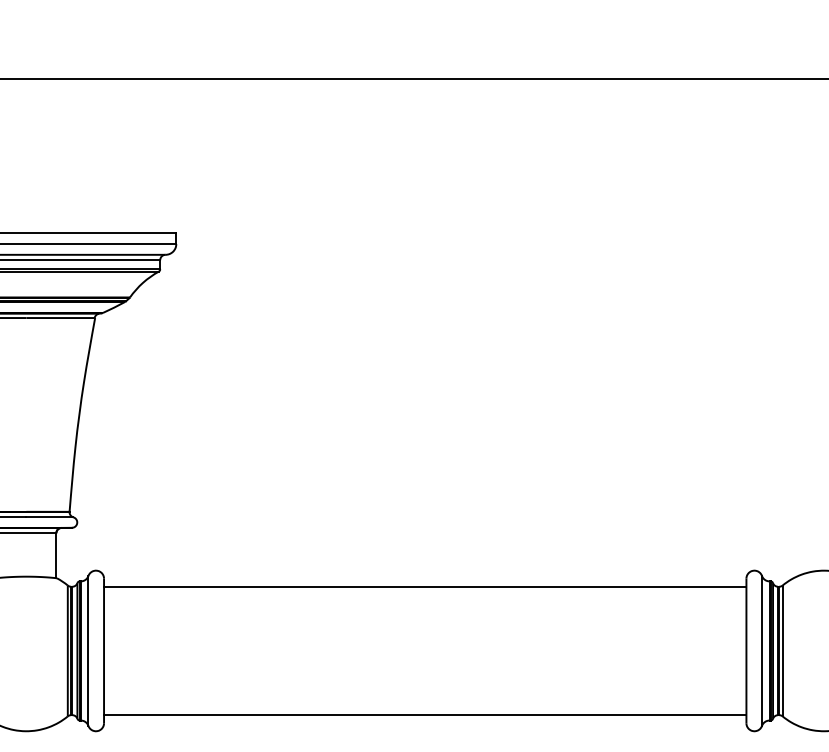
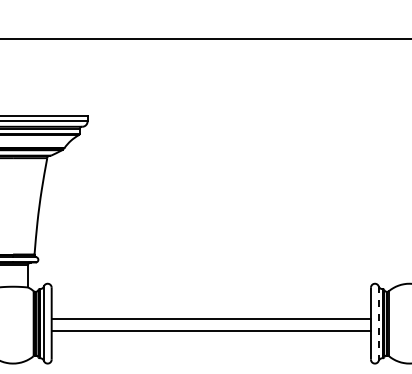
line: (423, 586) -> (210, 330), moved
line: (761, 652) -> (378, 324), solid -> dashed
line: (423, 715) -> (210, 318), moved

